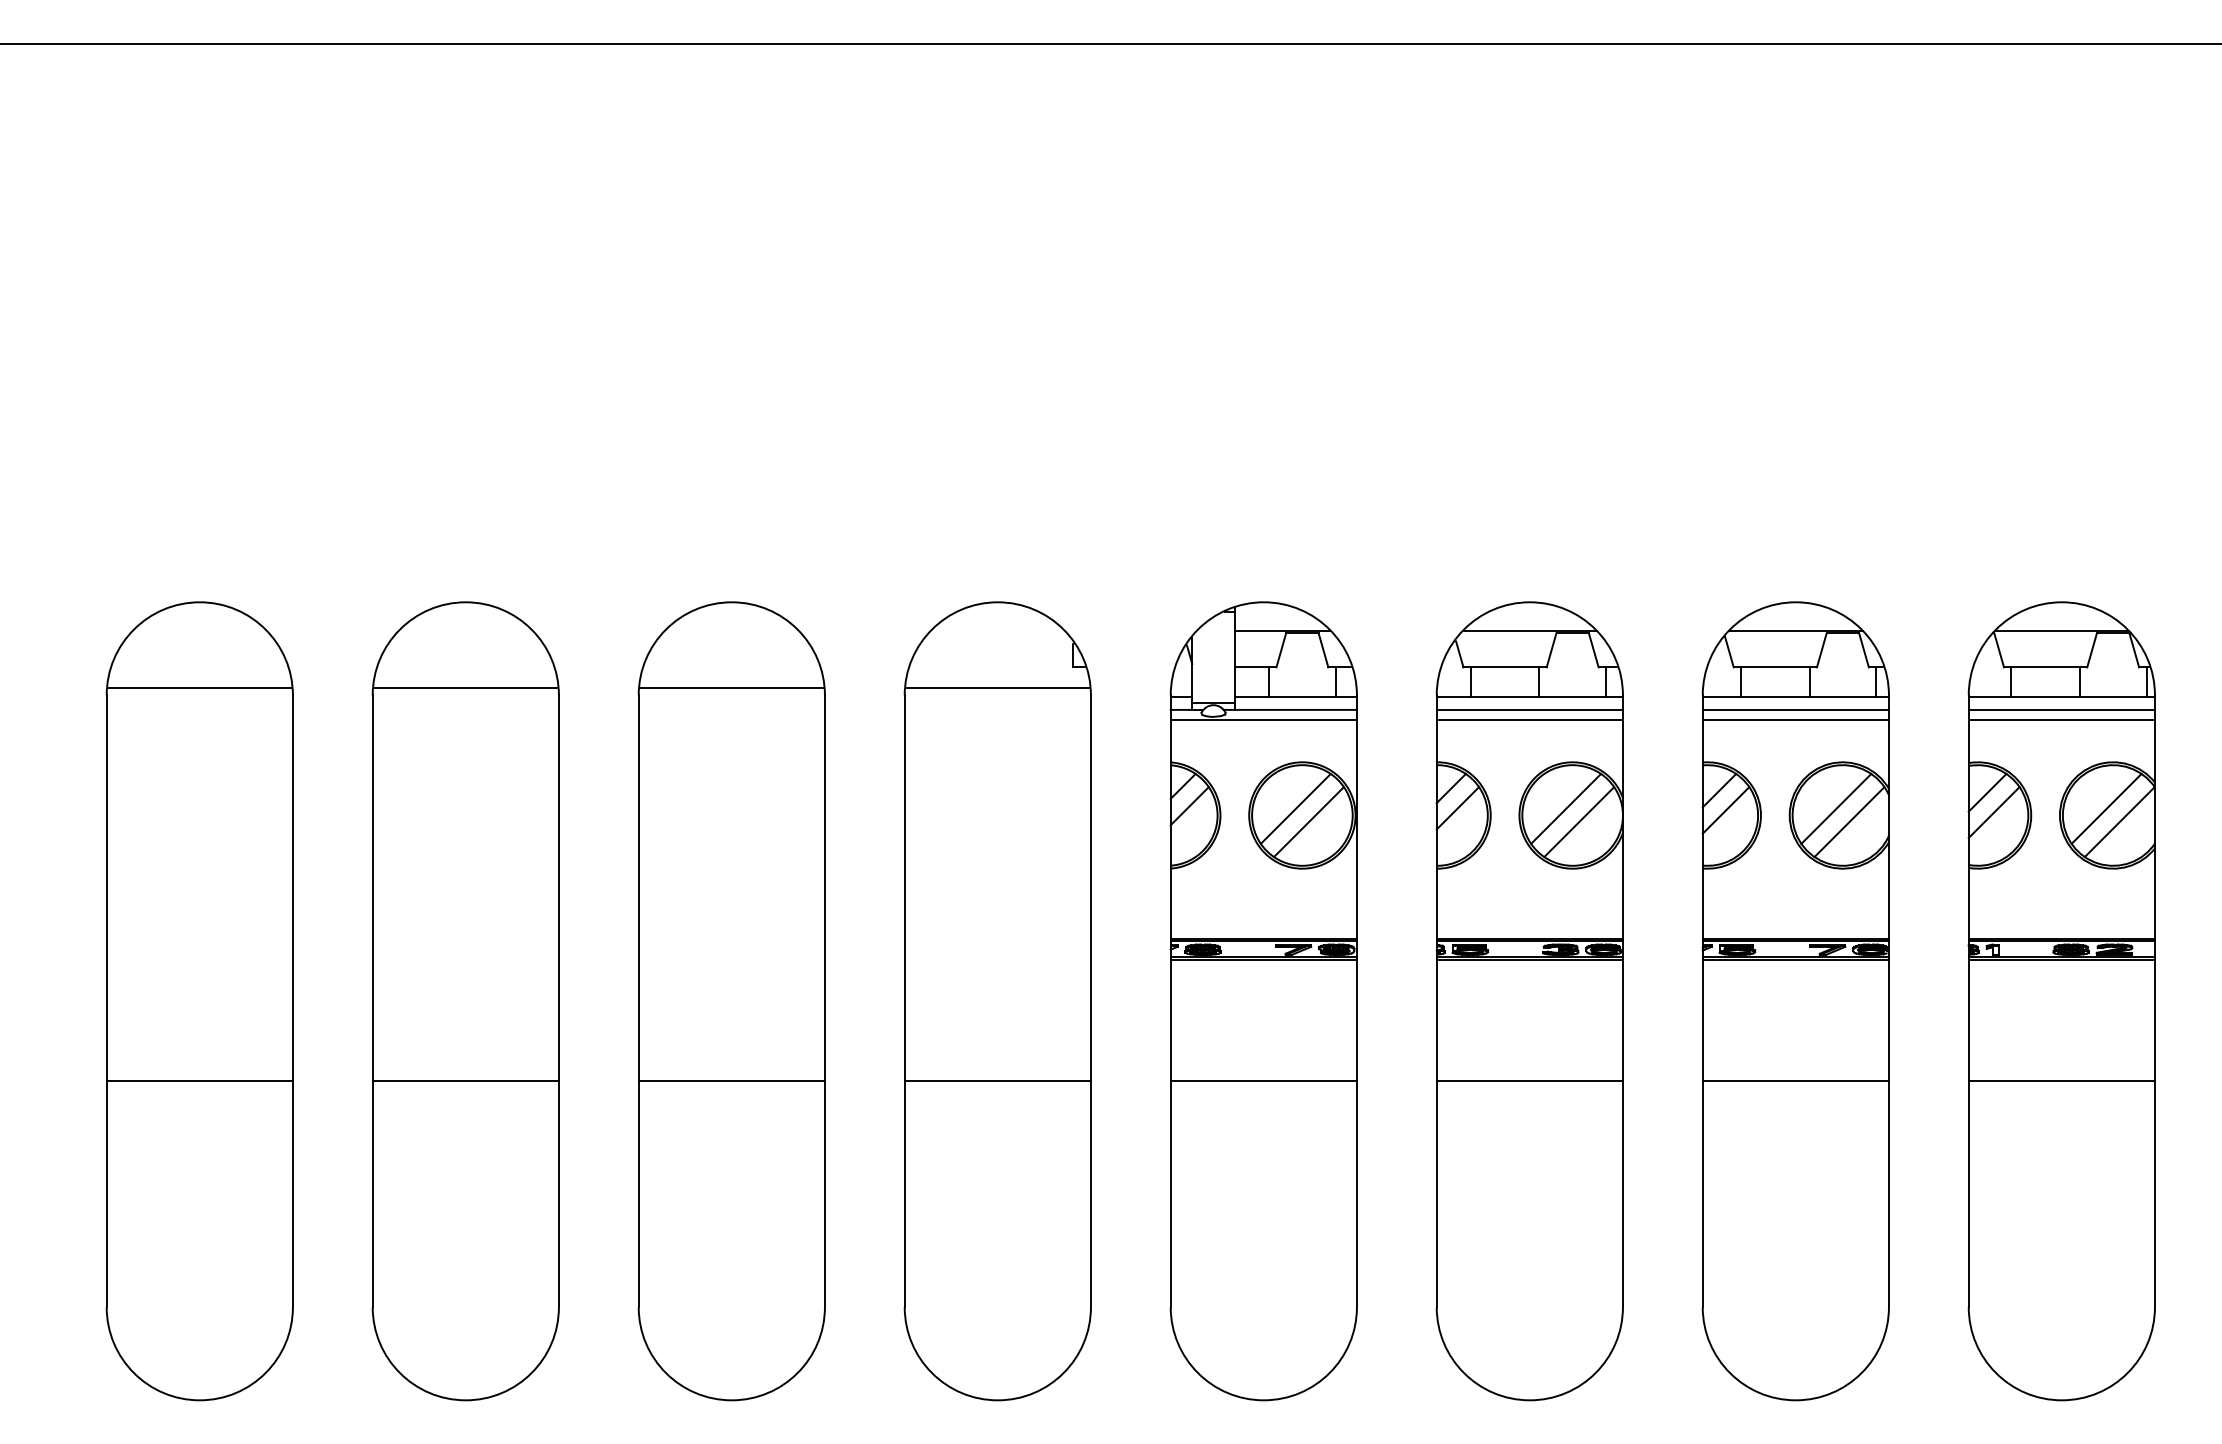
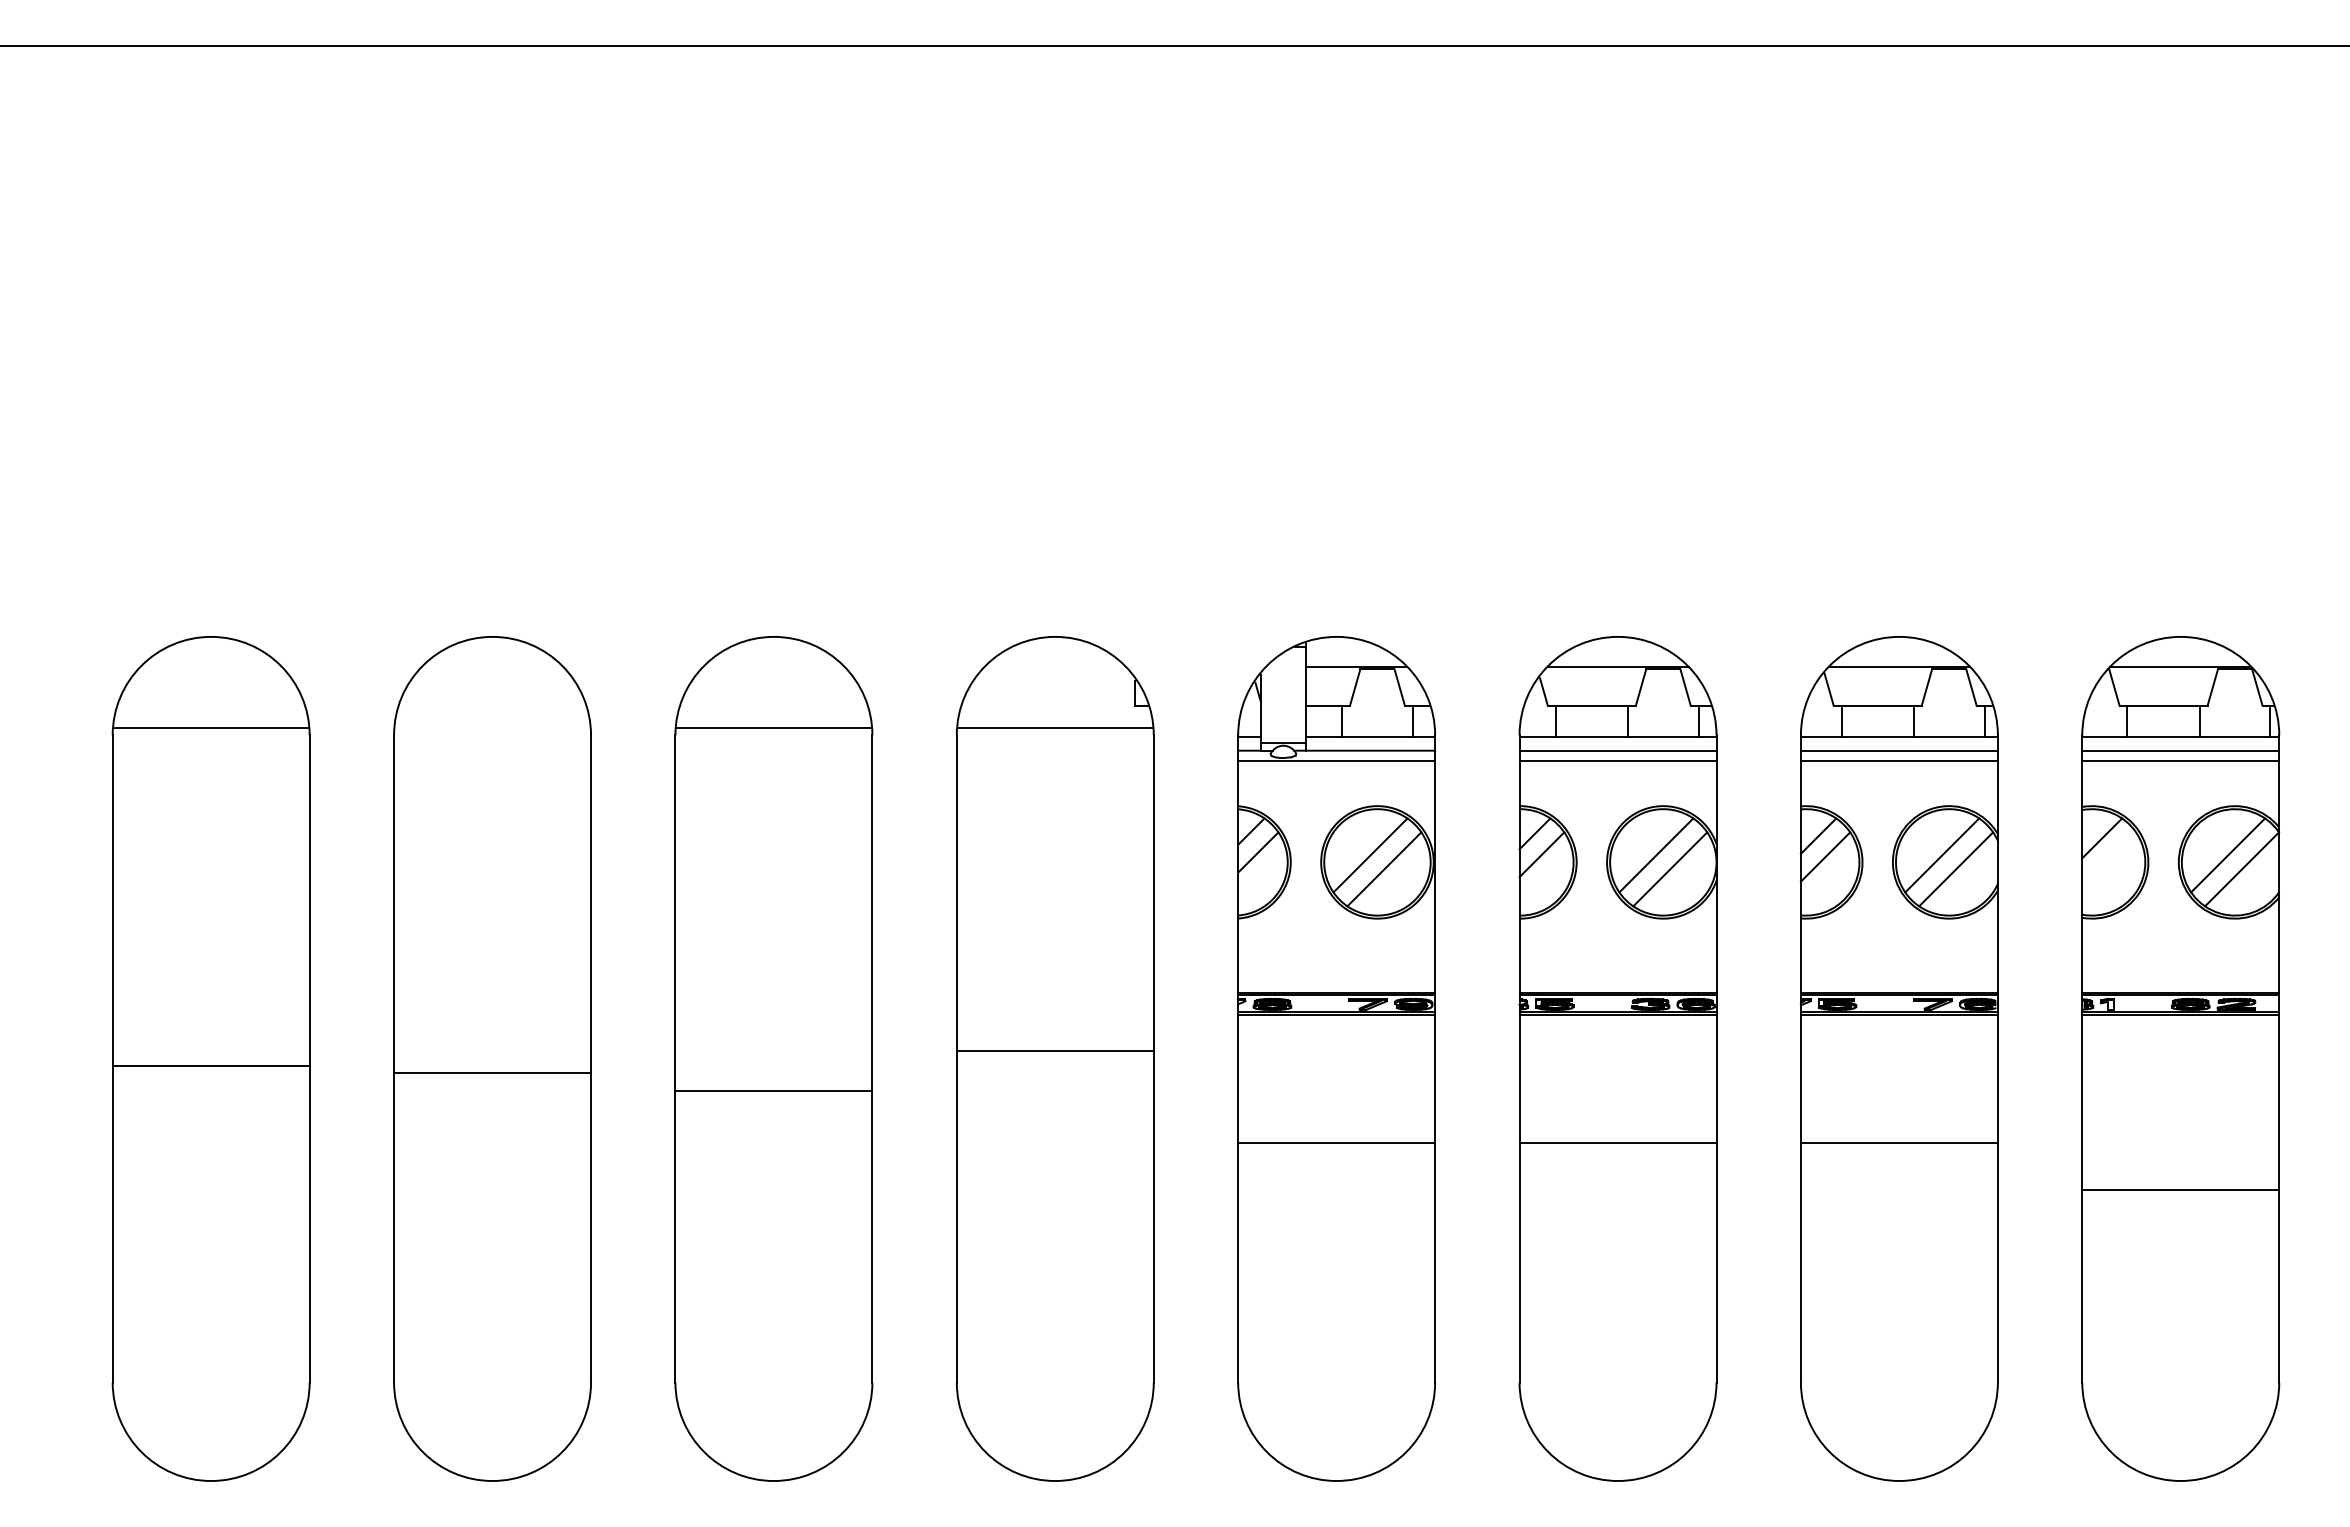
line: (465, 688) -> (492, 728), removed
line: (1994, 812) -> (2109, 859), removed
line: (199, 1081) -> (210, 1066), moved
line: (465, 1081) -> (492, 1073), moved
line: (731, 1081) -> (773, 1091), moved
line: (997, 1081) -> (1054, 1051), moved
line: (2061, 1081) -> (2180, 1190), moved

